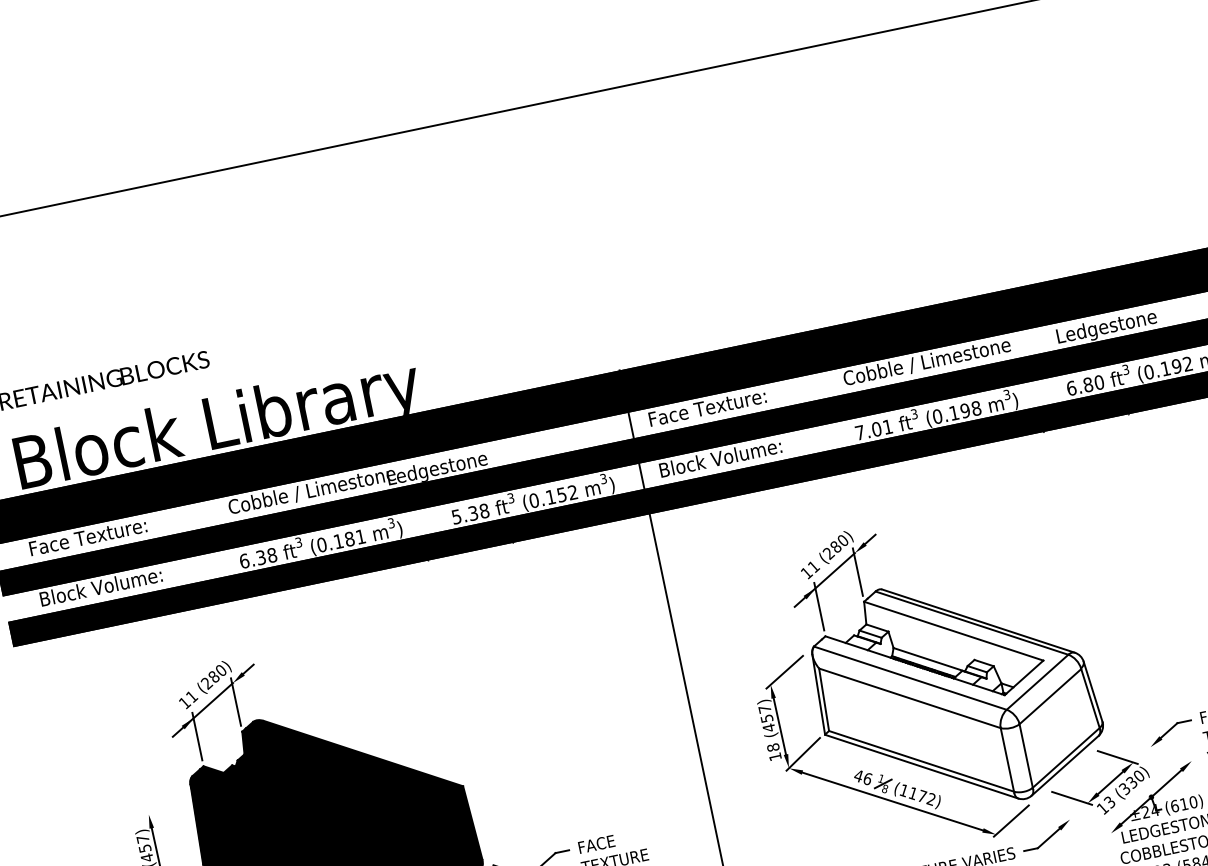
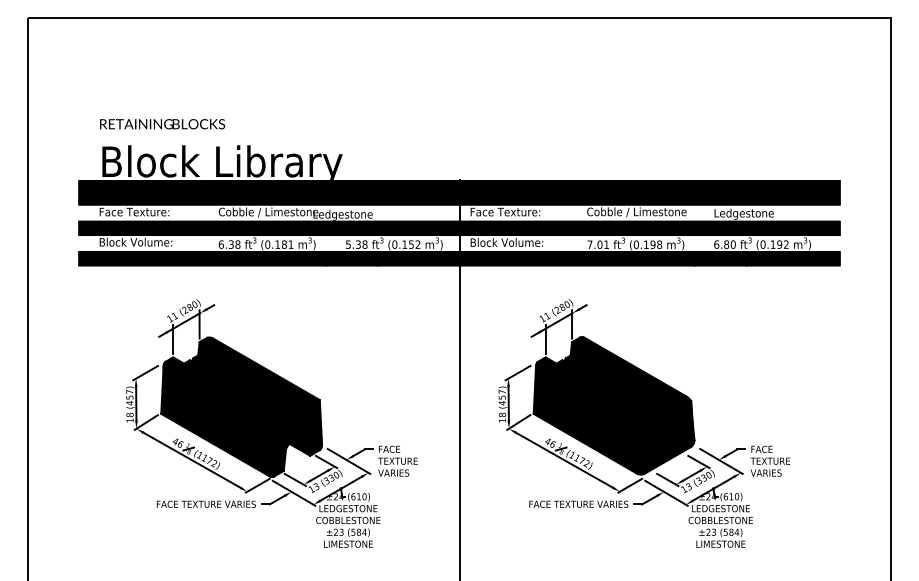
fill: (955, 692) -> (613, 405), added
line: (1154, 747) -> (721, 460), added
line: (162, 801) -> (145, 372), added
line: (1074, 819) -> (666, 492), added

